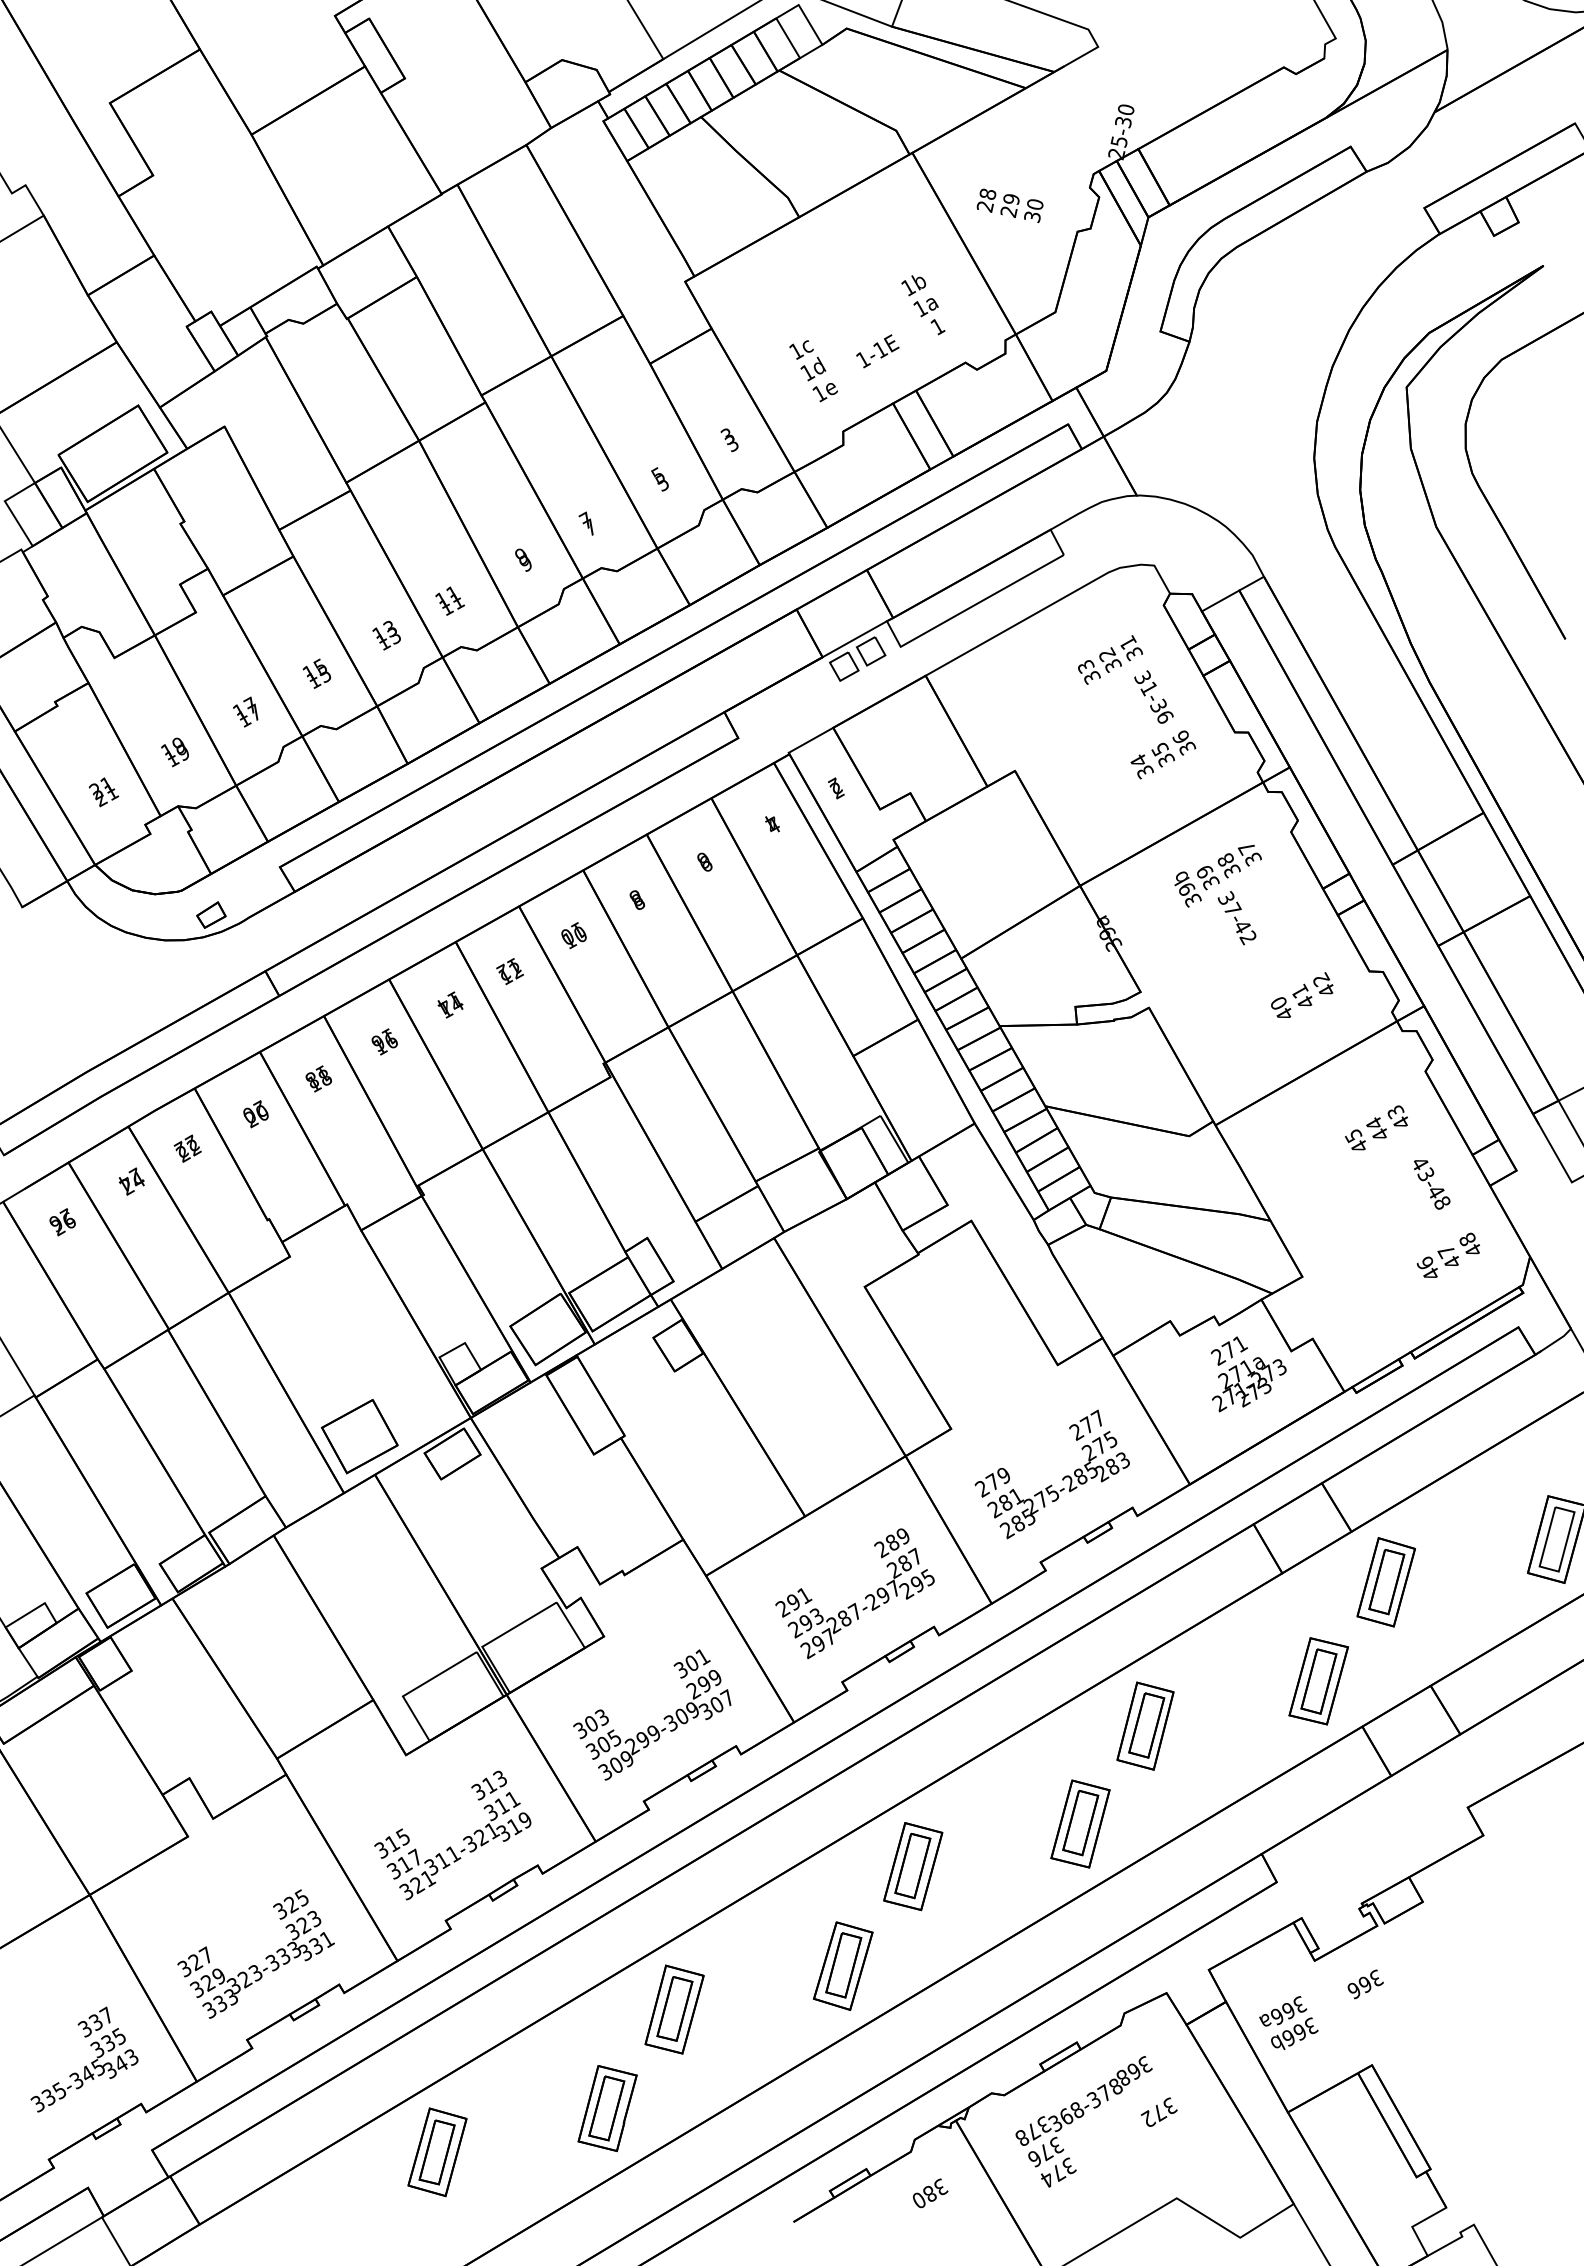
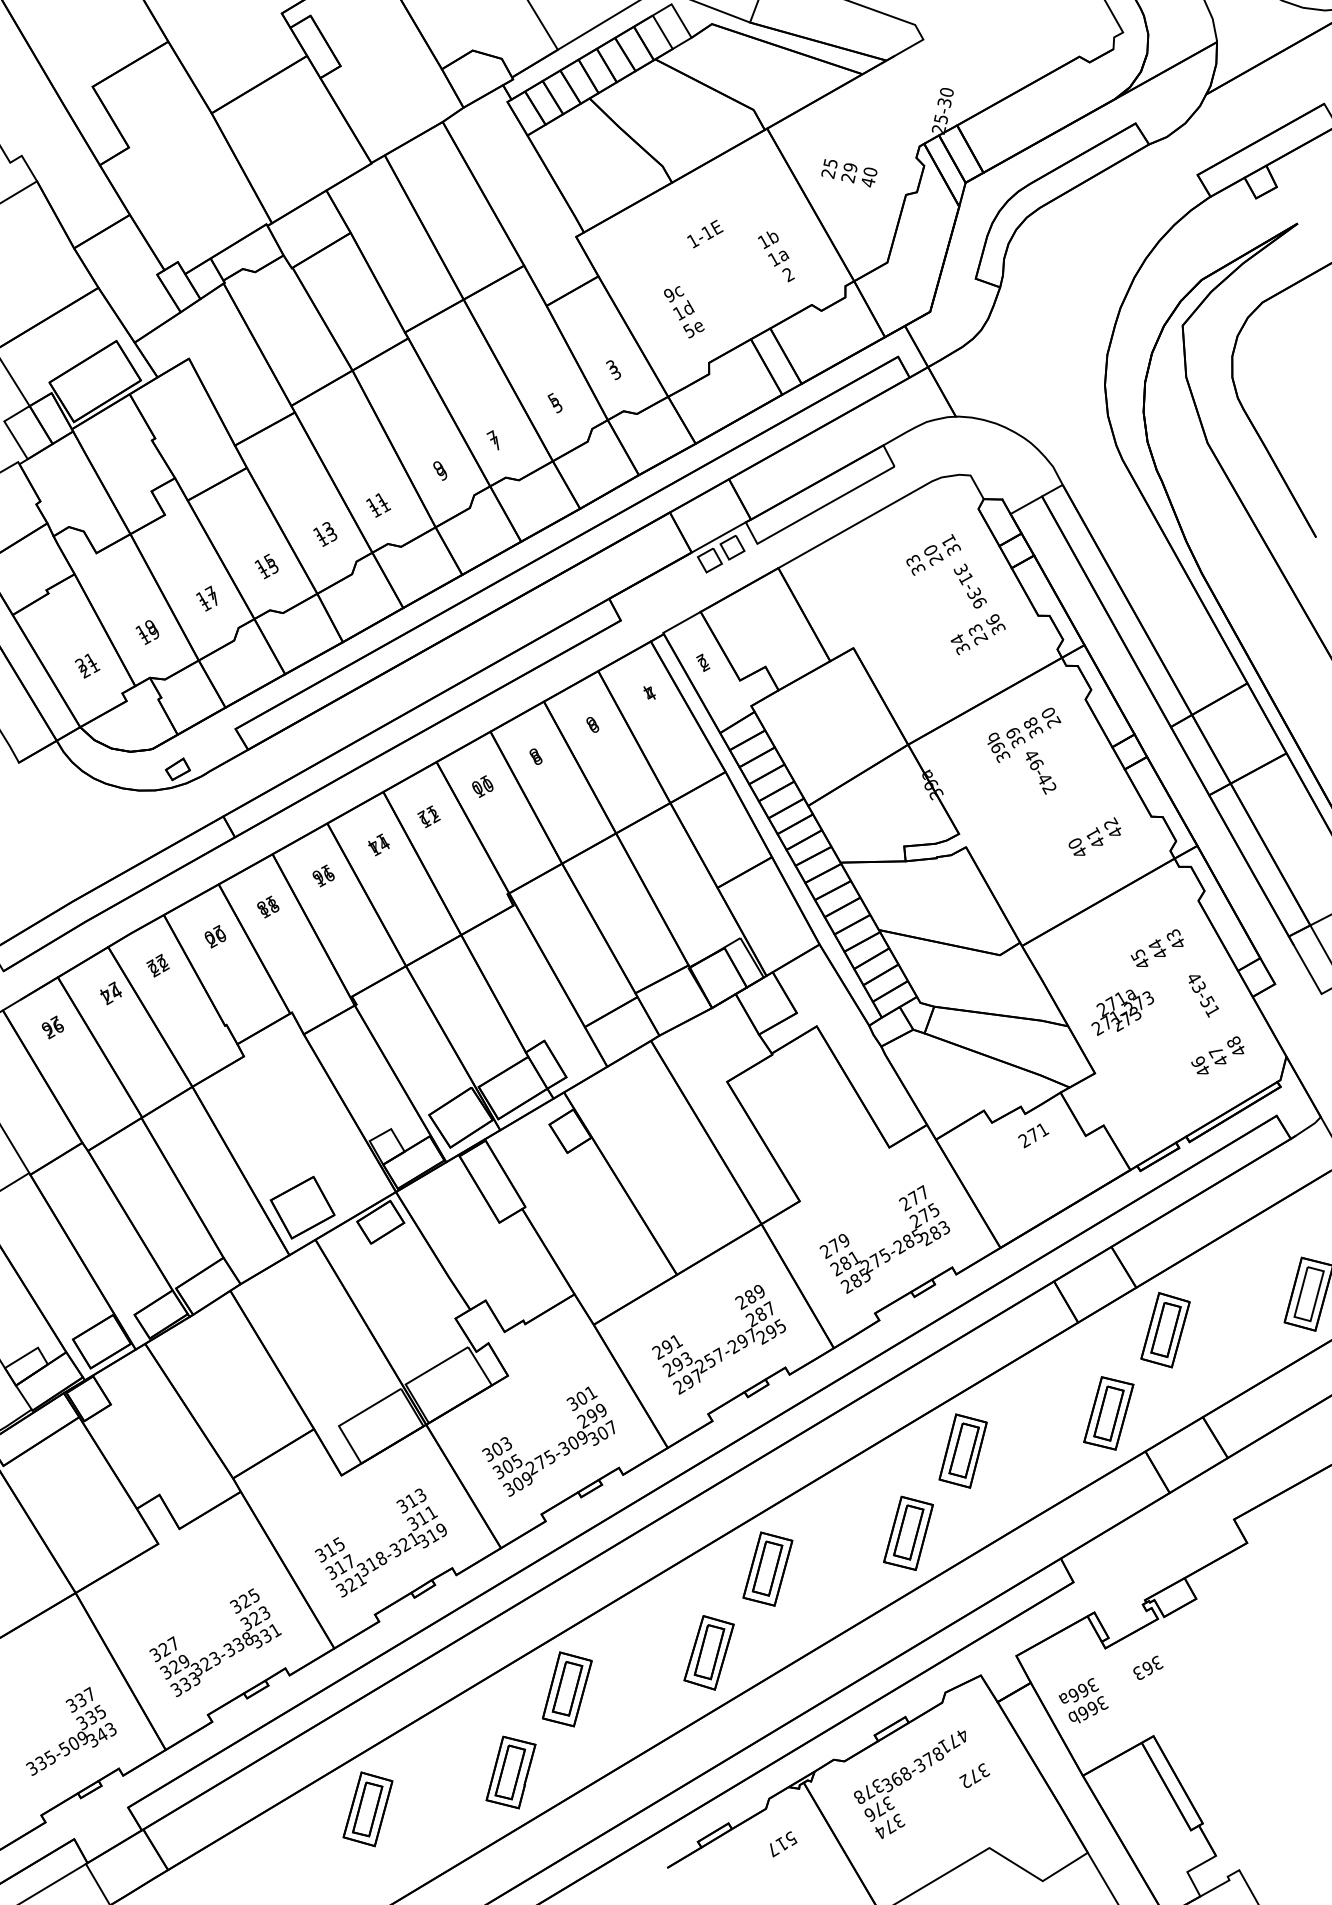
text: (987, 194) -> (830, 163), 28 -> 25
text: (1032, 217) -> (868, 182), 30 -> 40
text: (937, 326) -> (788, 274), 1 -> 2
text: (796, 351) -> (669, 295), 1c -> 9c
text: (877, 351) -> (705, 234), moved
text: (819, 393) -> (689, 330), 1e -> 5e
text: (1110, 660) -> (933, 555), 32 -> 20
text: (1163, 754) -> (978, 634), 35 -> 23
text: (1249, 853) -> (1050, 717), 37 -> 20
text: (1229, 903) -> (1033, 759), 37-42 -> 46-42
text: (1438, 1197) -> (1209, 1006), 43-48 -> 43-51
text: (1249, 1384) -> (1122, 1012), moved
text: (844, 1618) -> (710, 1360), 287-297 -> 257-297
text: (647, 1736) -> (544, 1459), 299-309 -> 275-309
text: (453, 1854) -> (381, 1558), 311-321 -> 318-321
text: (294, 1949) -> (247, 1638), 323-333 -> 323-338
text: (1354, 1990) -> (1138, 1673), 366 -> 363
text: (1133, 2070) -> (953, 1740), 368 -> 471
text: (86, 2072) -> (72, 1742), 335-345 -> 335-509
text: (930, 2195) -> (782, 1845), 380 -> 517

